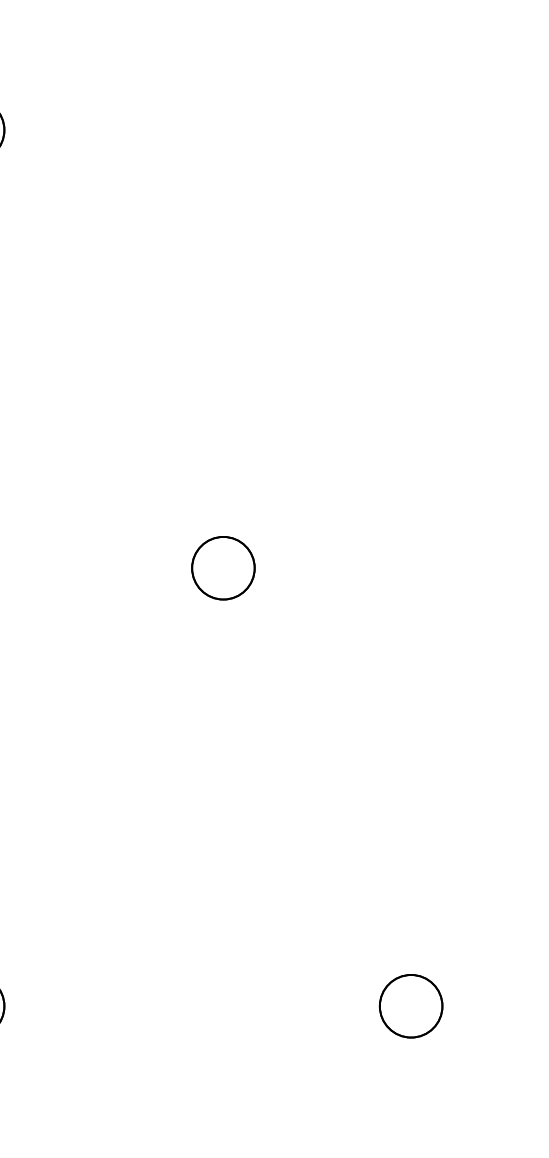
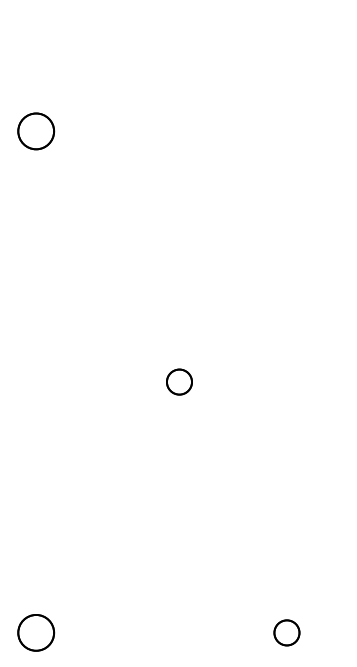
part: (223, 567) -> (179, 381), size x0.7
part: (410, 1005) -> (286, 632), size x0.7

